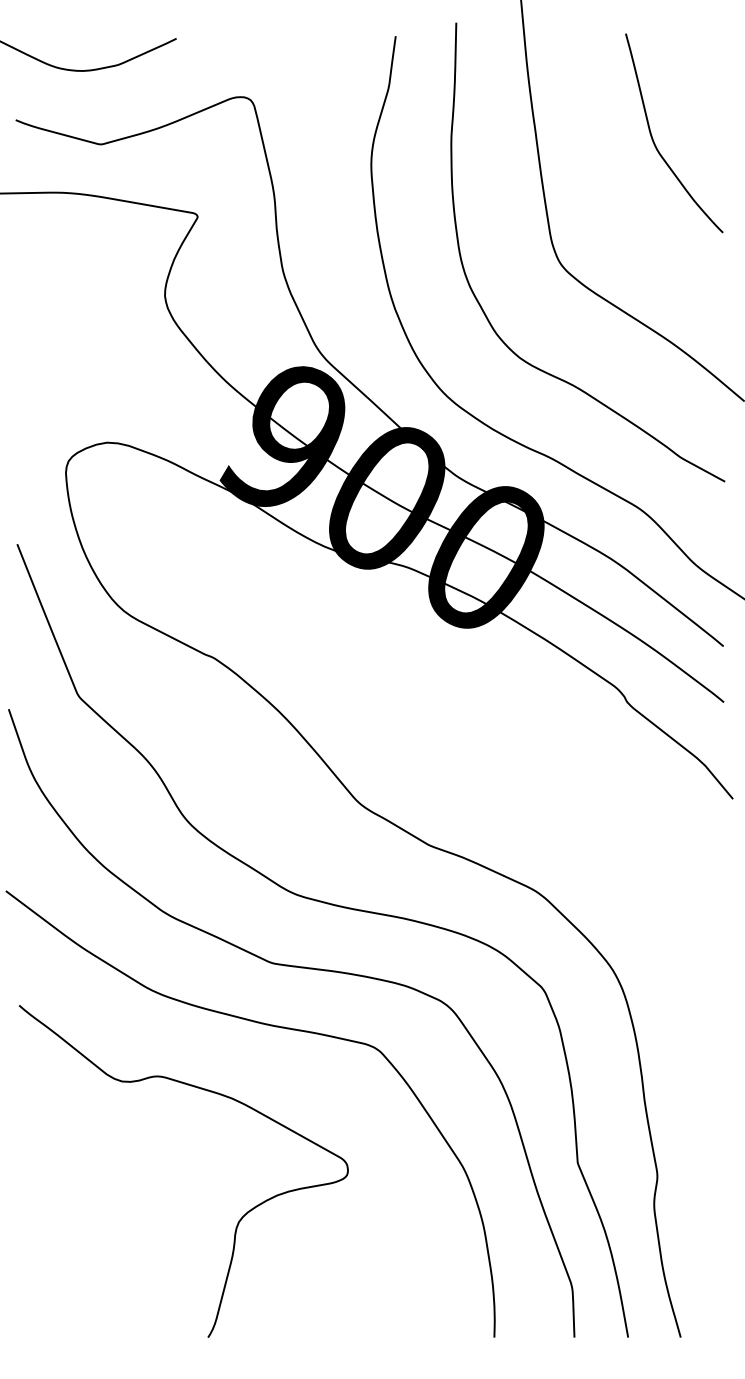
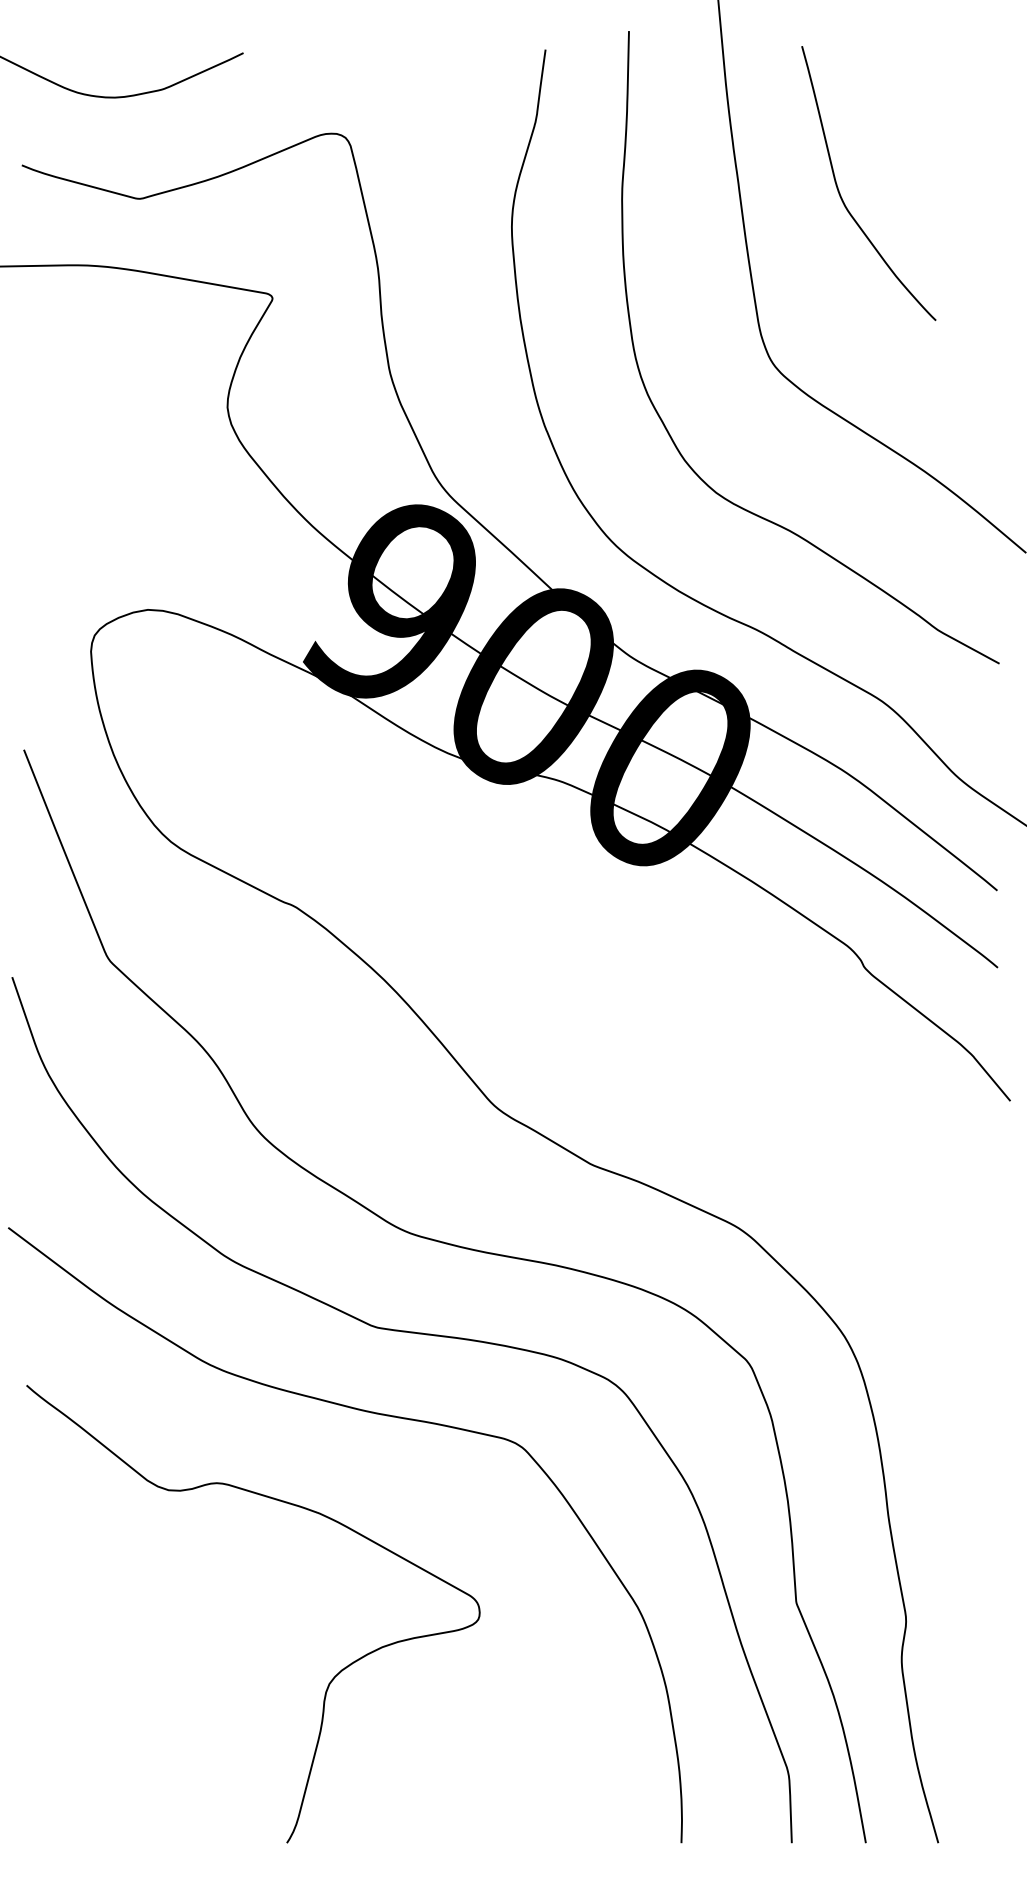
curve: (655, 143) -> (842, 197), moved

